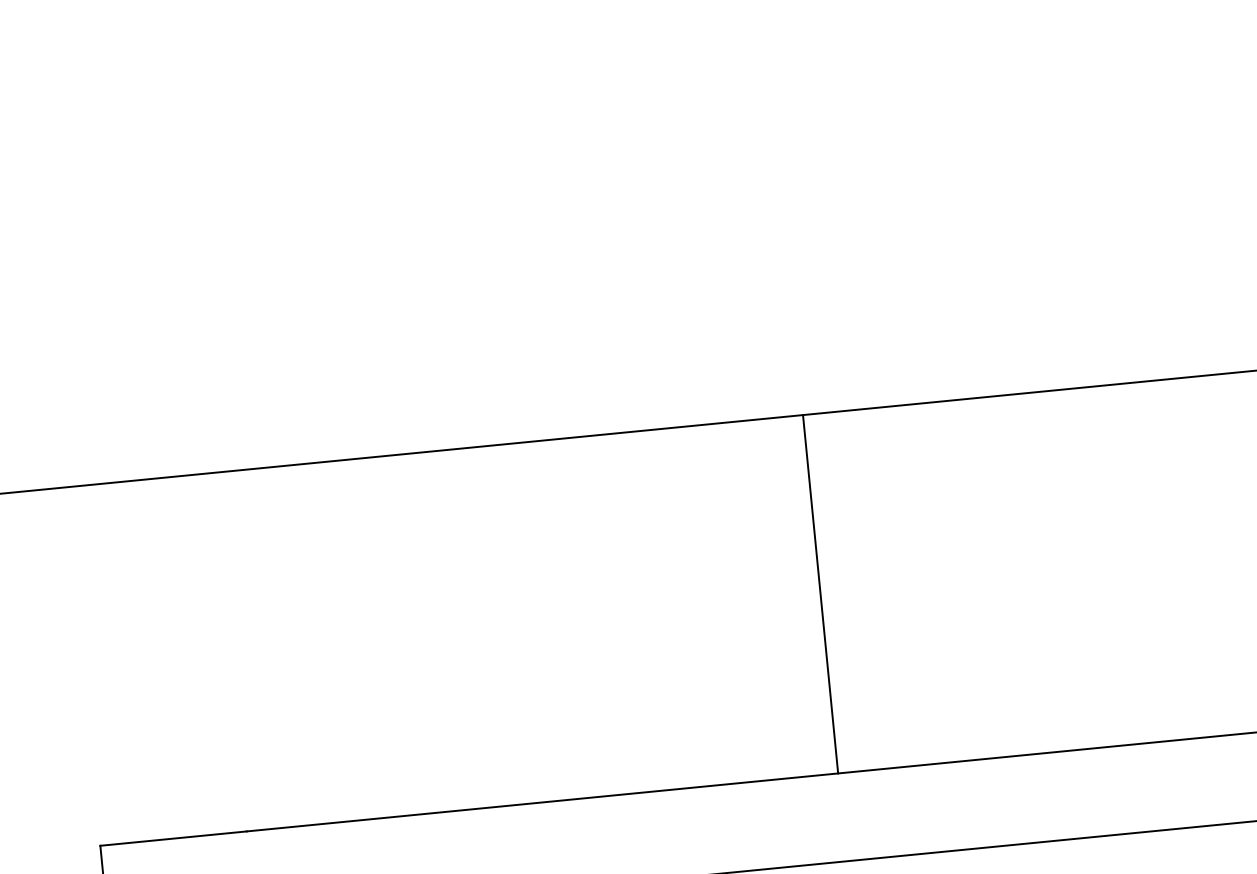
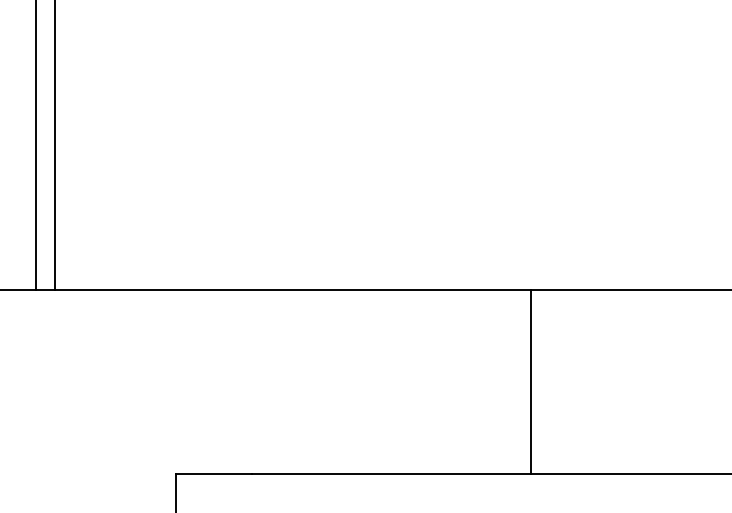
line: (820, 594) -> (530, 382), moved

